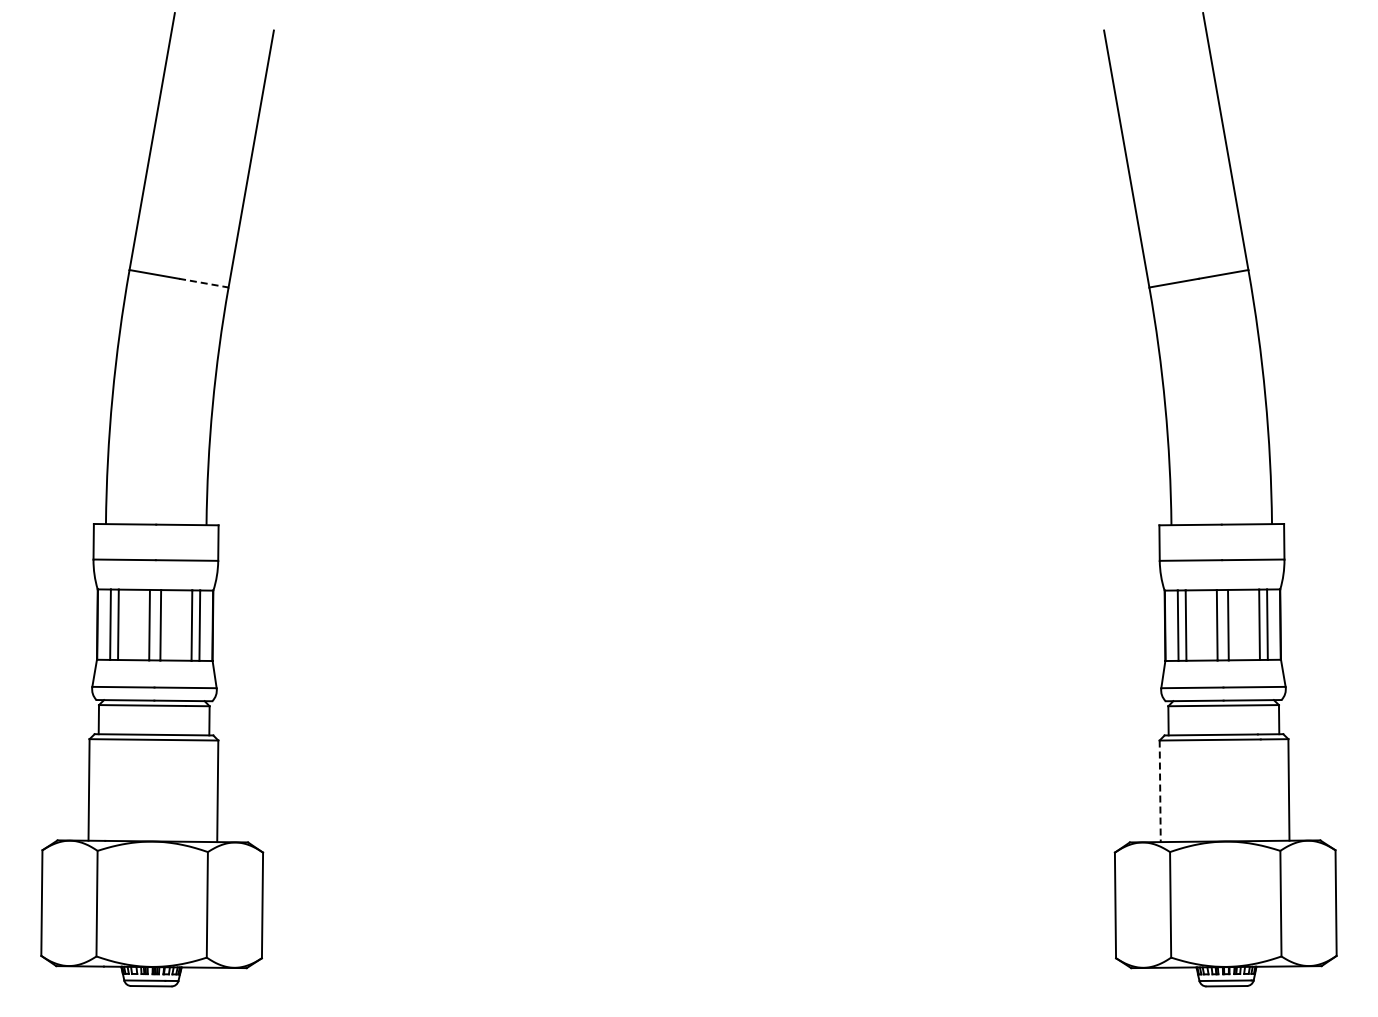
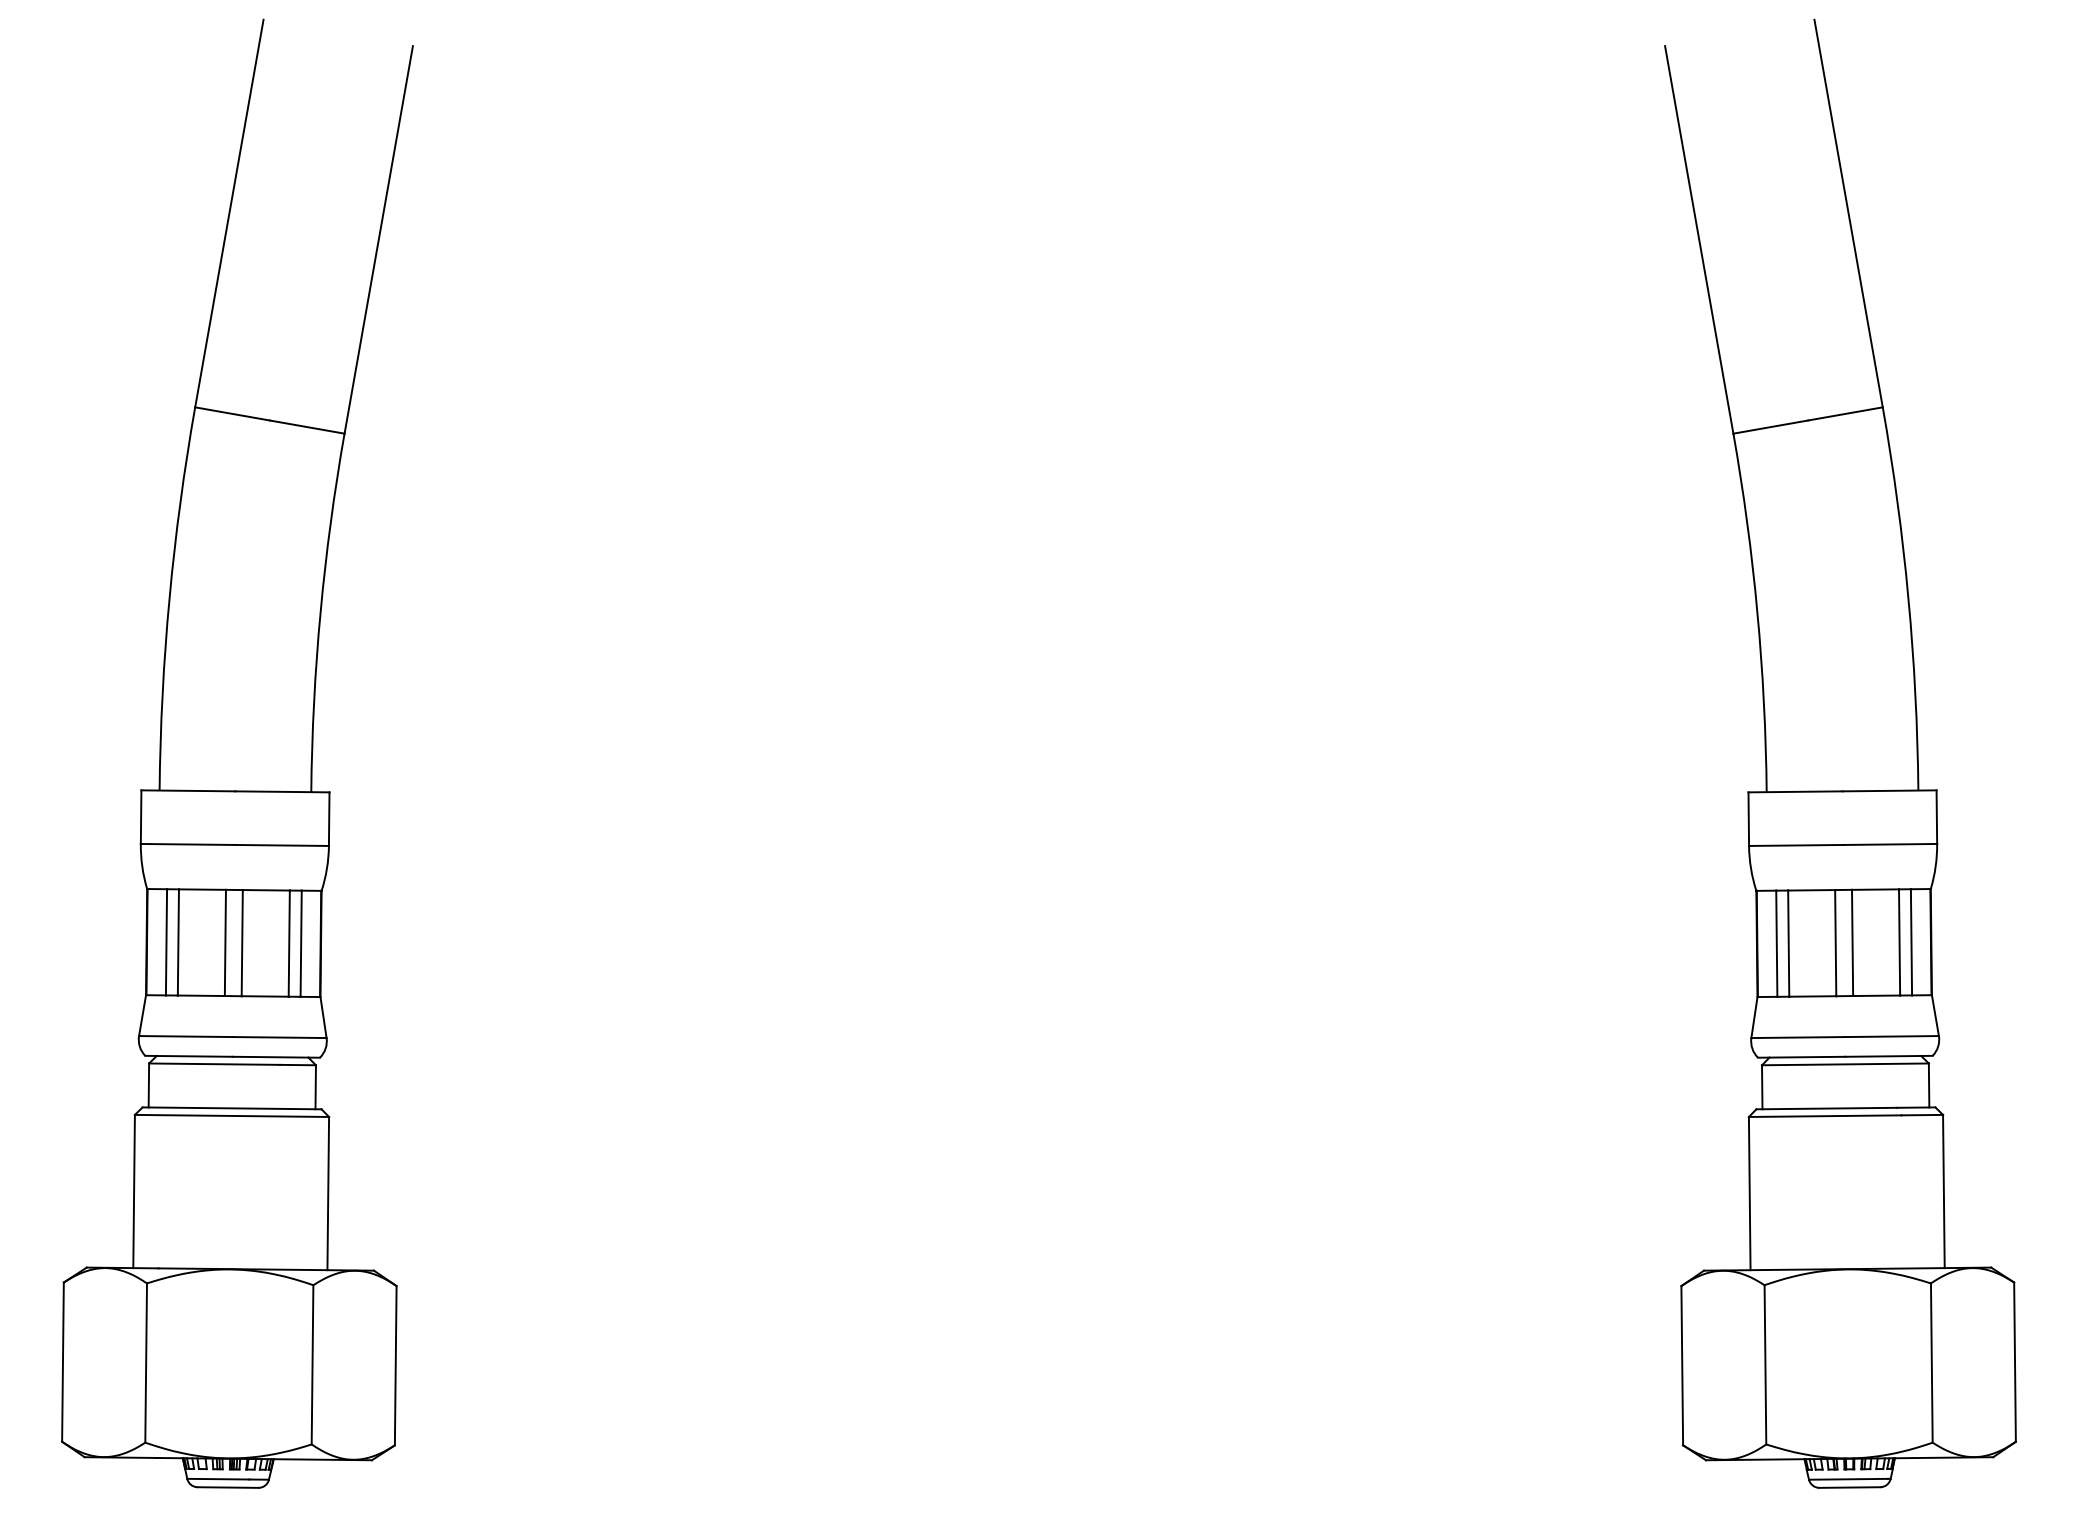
line: (204, 283) -> (308, 427), dashed -> solid
line: (1160, 791) -> (1750, 1193), dashed -> solid

